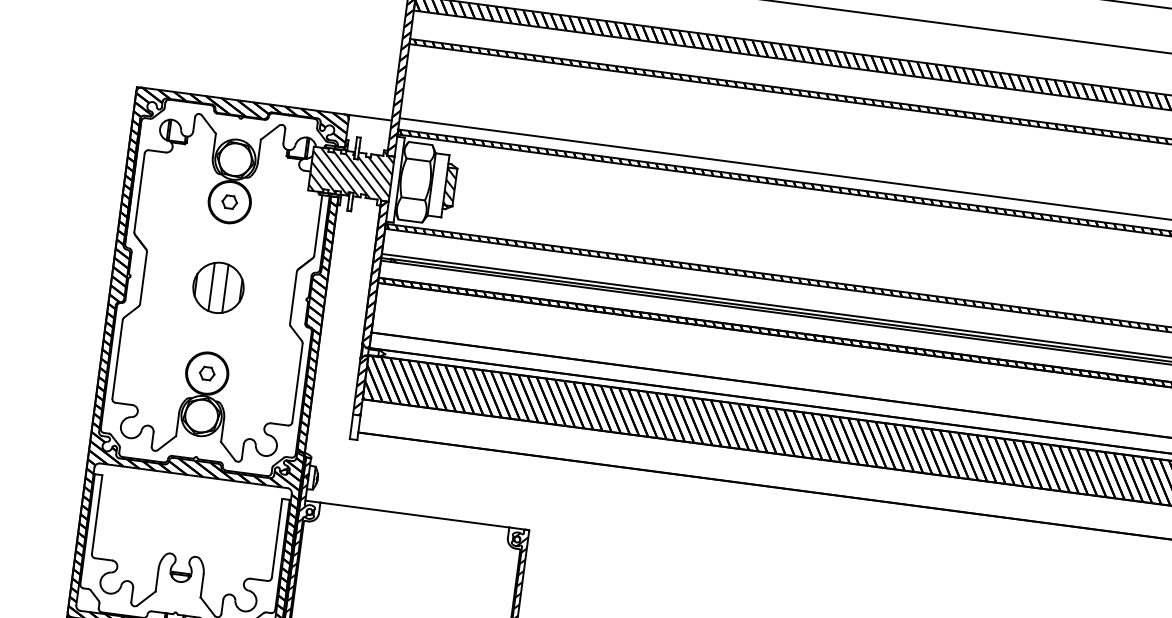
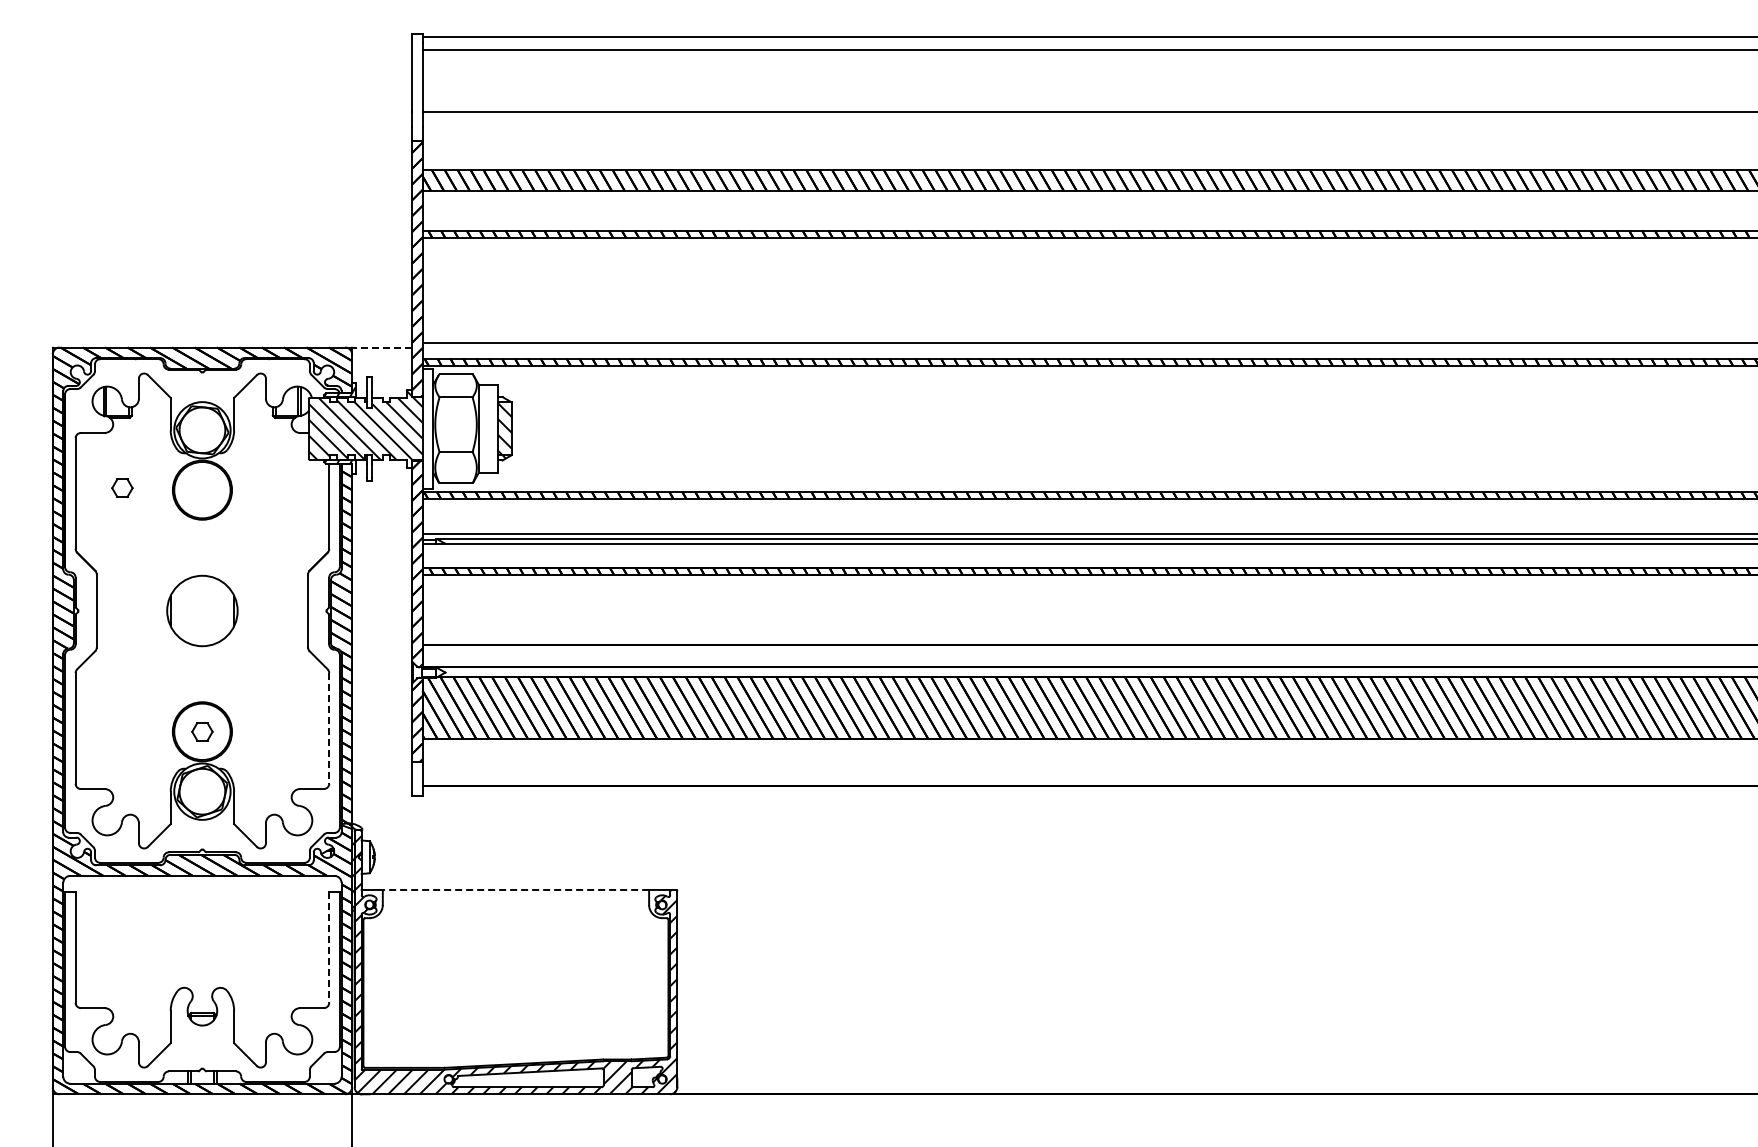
line: (370, 117) -> (382, 347), solid -> dashed
part: (229, 201) -> (122, 487), moved
line: (211, 286) -> (192, 610), removed
line: (225, 288) -> (212, 610), removed
line: (297, 383) -> (329, 728), solid -> dashed
line: (414, 514) -> (515, 889), solid -> dashed
line: (277, 539) -> (329, 948), solid -> dashed

